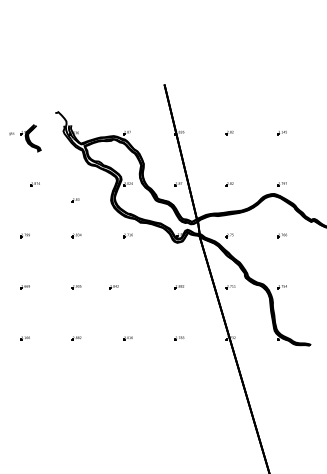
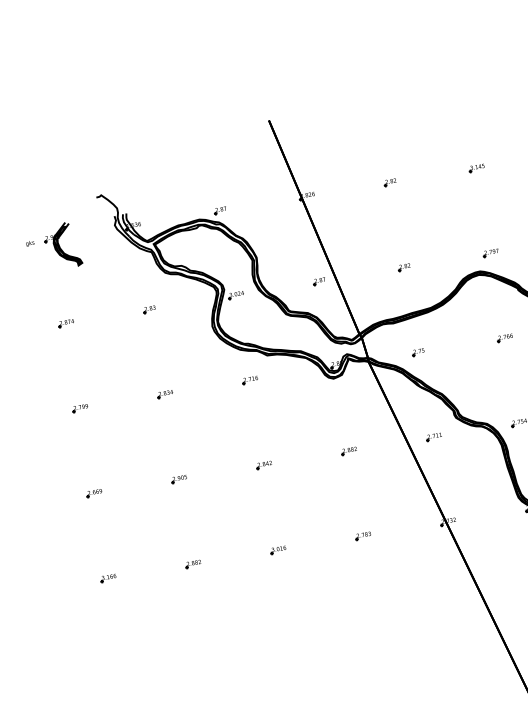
part: (34, 184) -> (65, 324), moved
part: (75, 200) -> (149, 310), moved
part: (113, 287) -> (263, 466), moved

